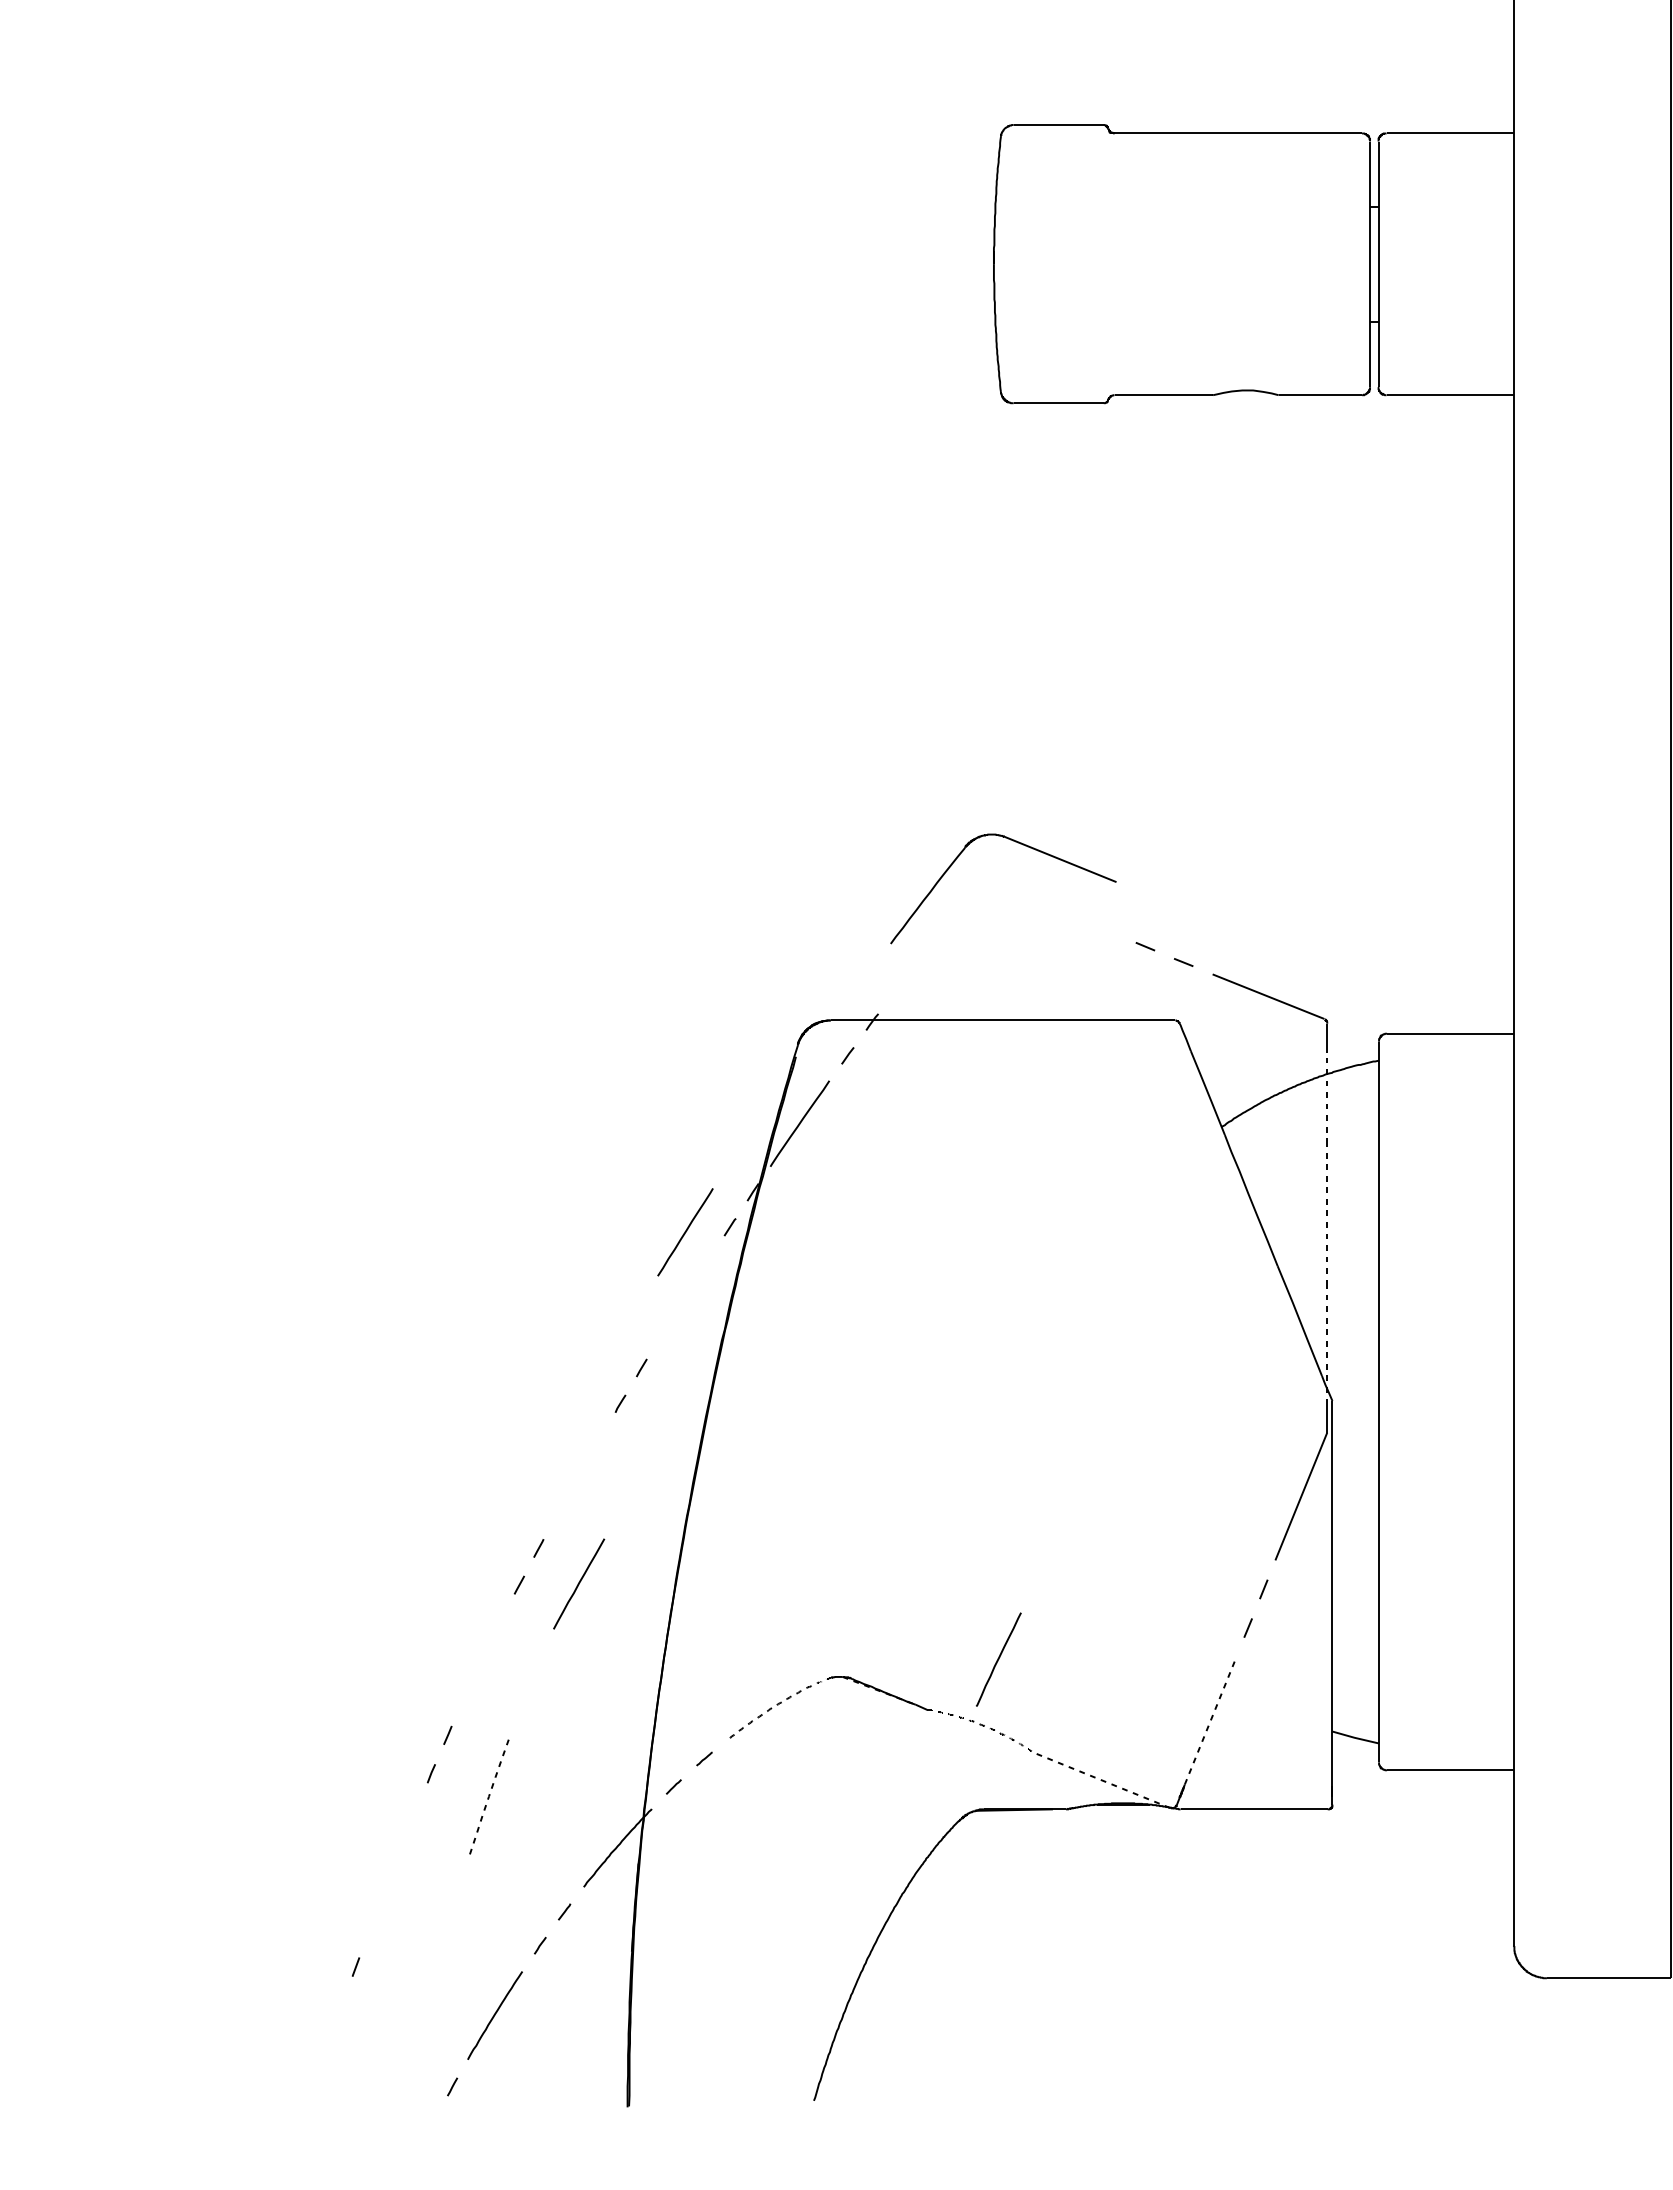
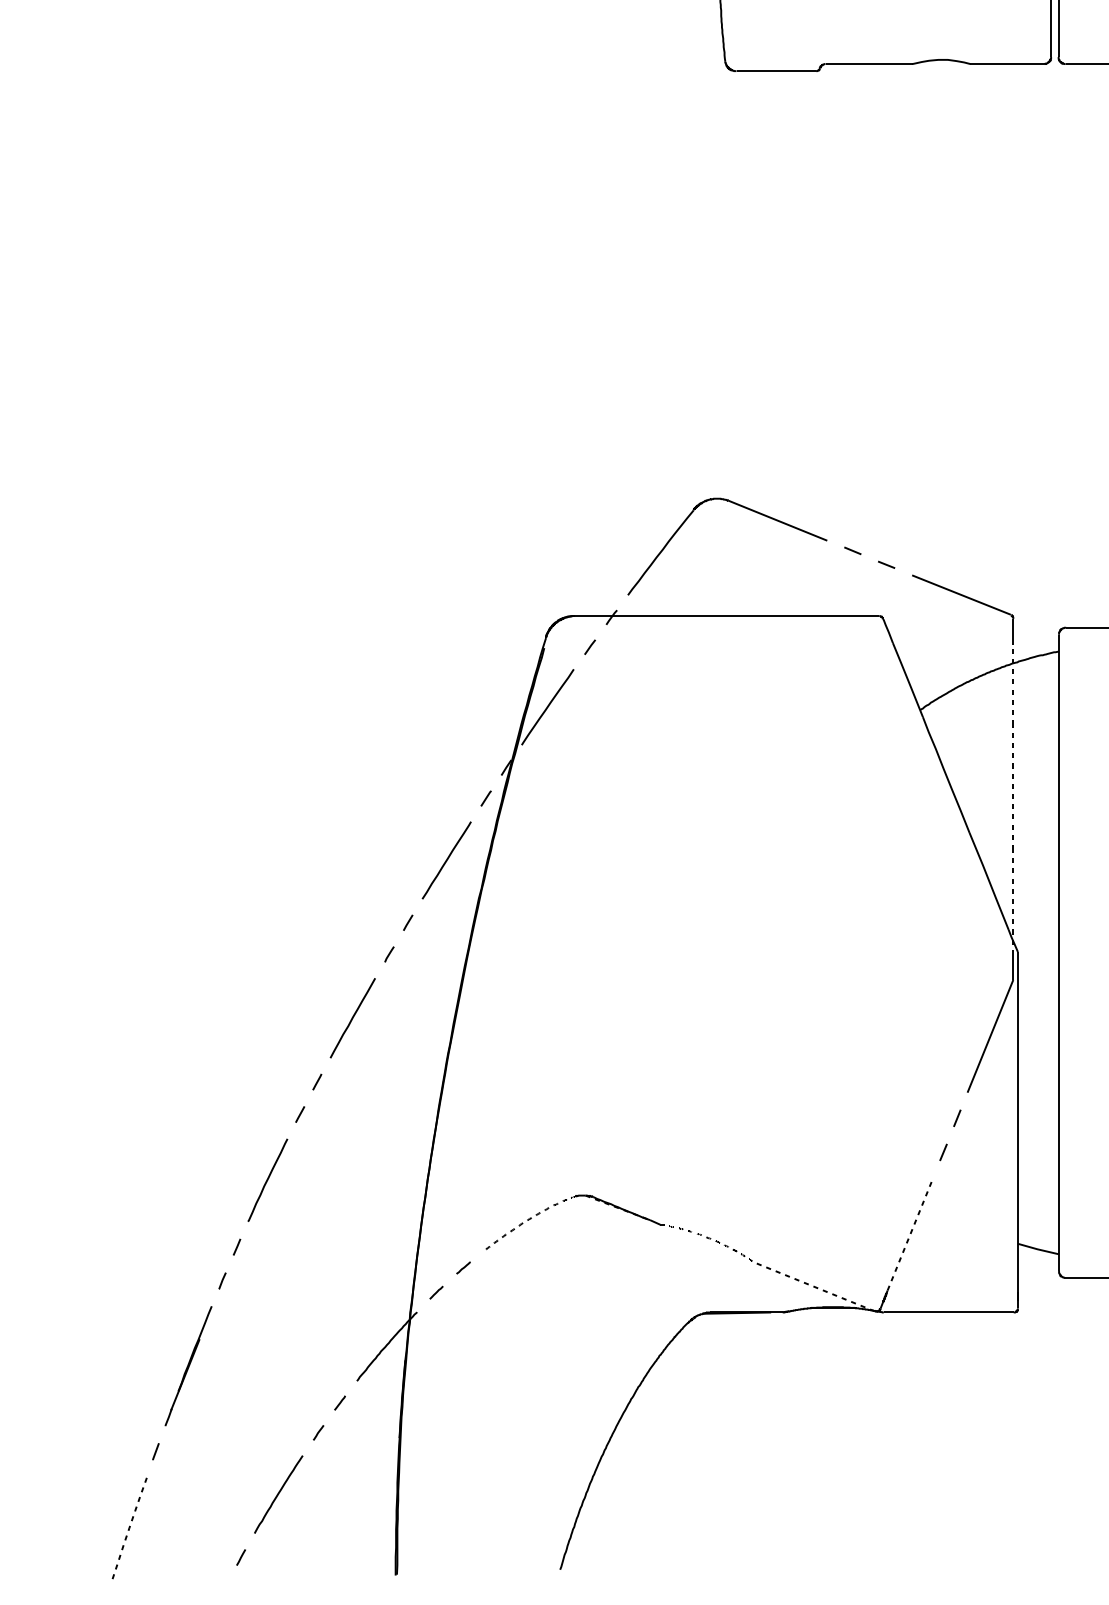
part: (1020, 844) -> (742, 507), moved
line: (685, 1232) -> (446, 860), moved
line: (579, 1583) -> (353, 1017), moved
curve: (998, 1659) -> (267, 1180), moved
curve: (489, 1796) -> (129, 1528), moved
line: (392, 1870) -> (188, 1366), added

